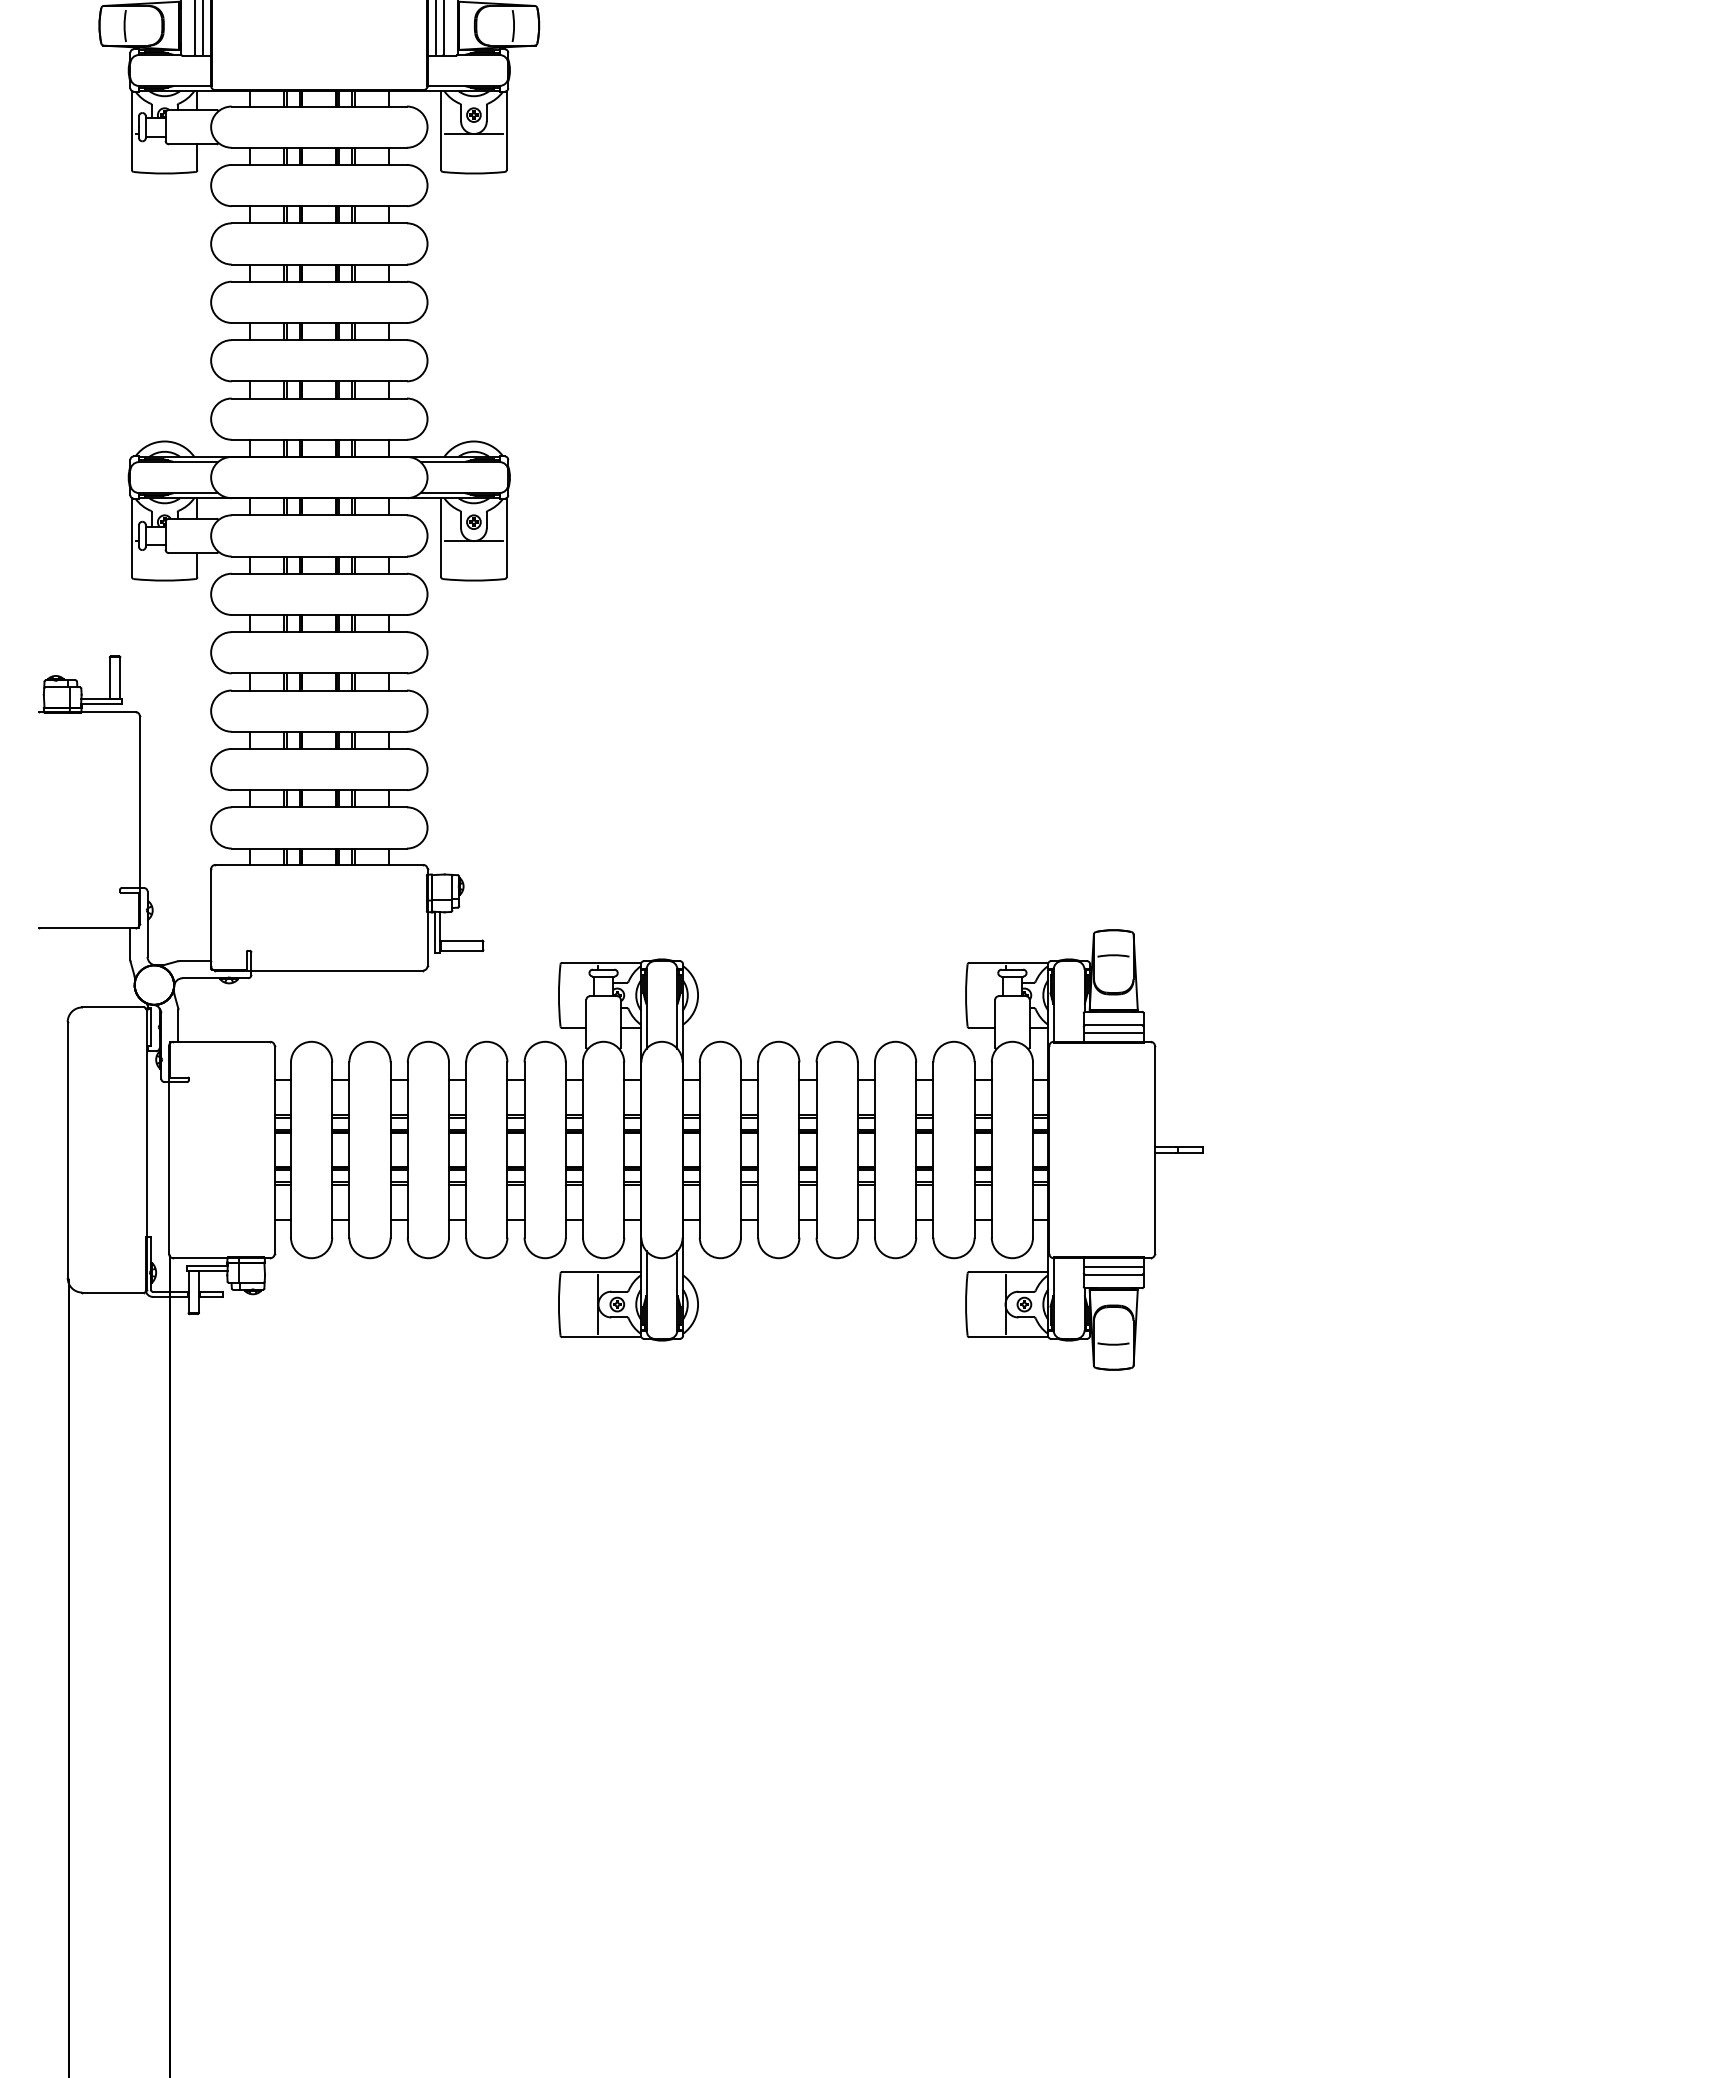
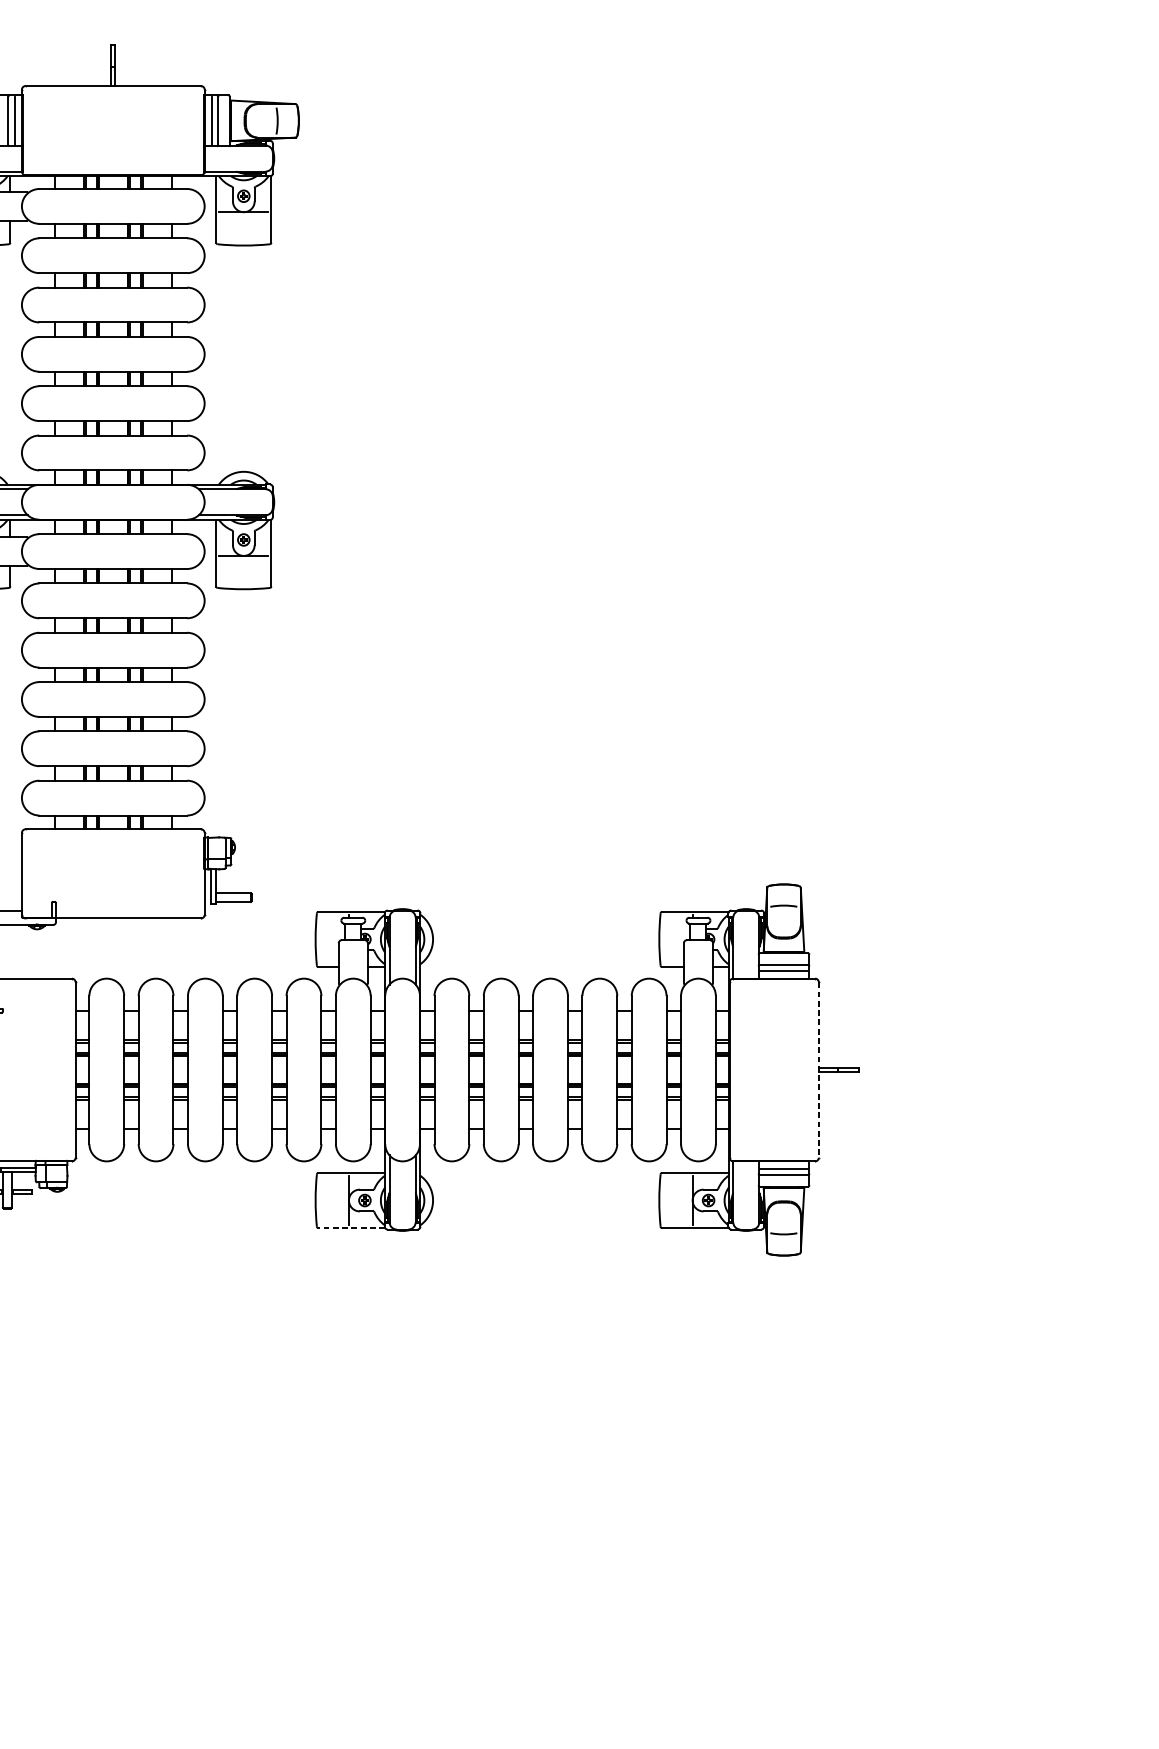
line: (1154, 1150) -> (818, 1070), solid -> dashed
line: (601, 1337) -> (351, 1228), solid -> dashed

